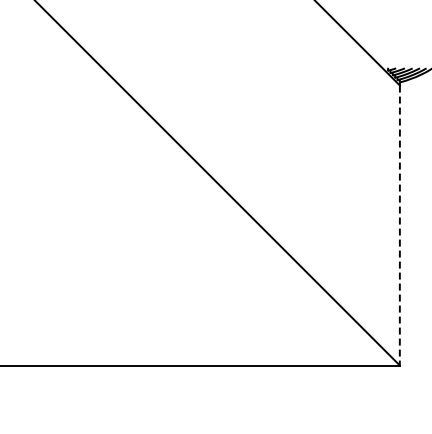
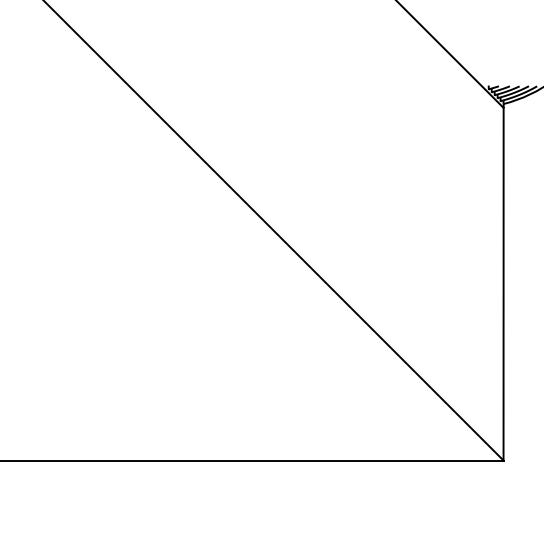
line: (399, 225) -> (503, 284), dashed -> solid

